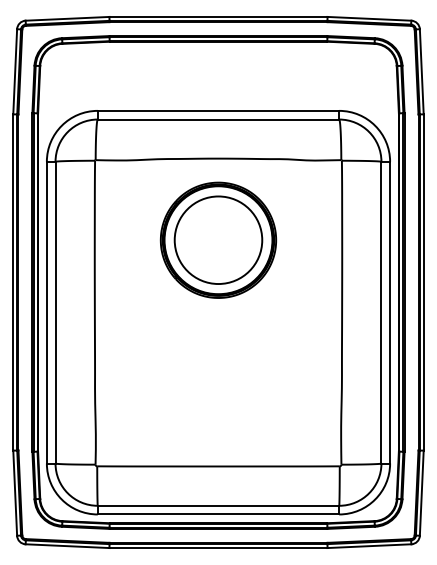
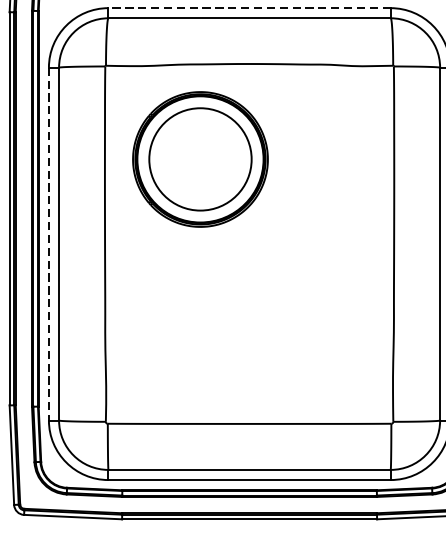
line: (218, 110) -> (249, 7), solid -> dashed
part: (218, 239) -> (200, 158), moved
line: (46, 312) -> (48, 243), solid -> dashed

